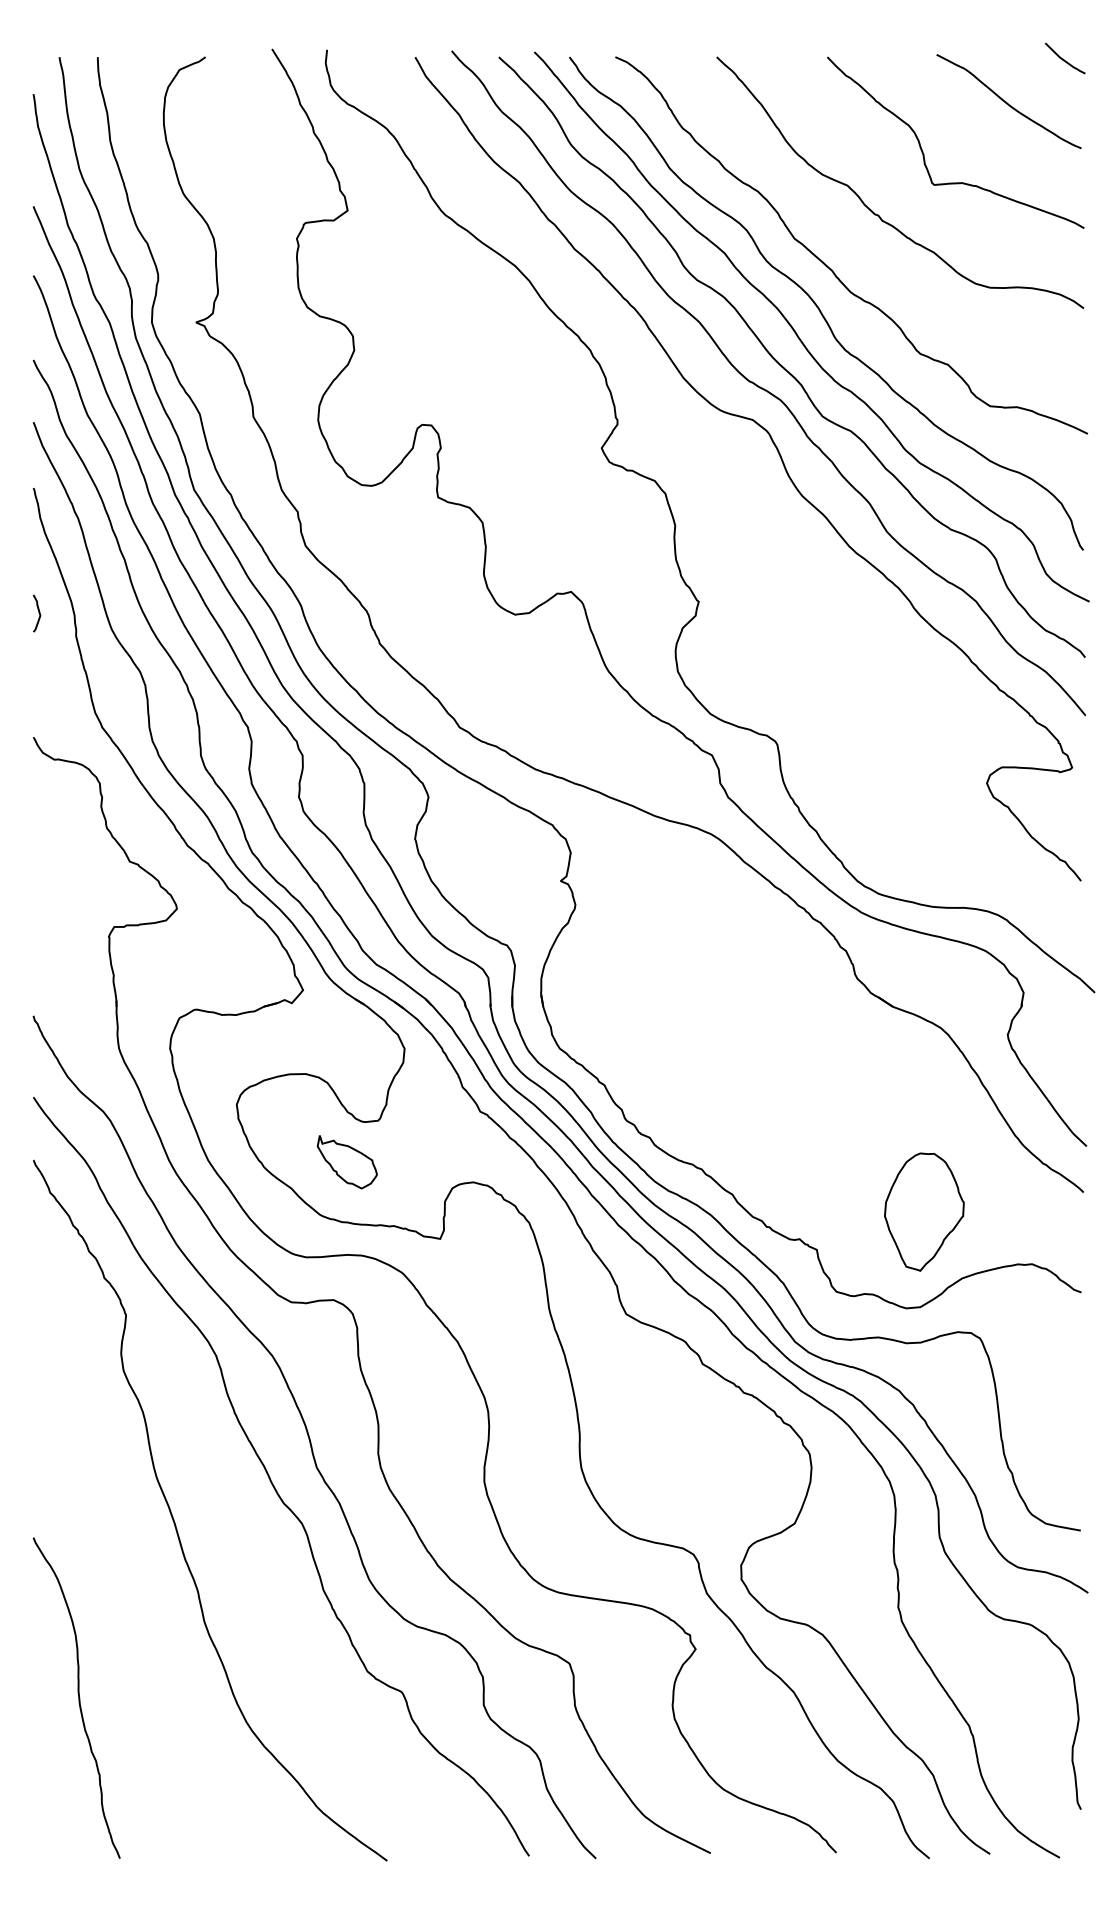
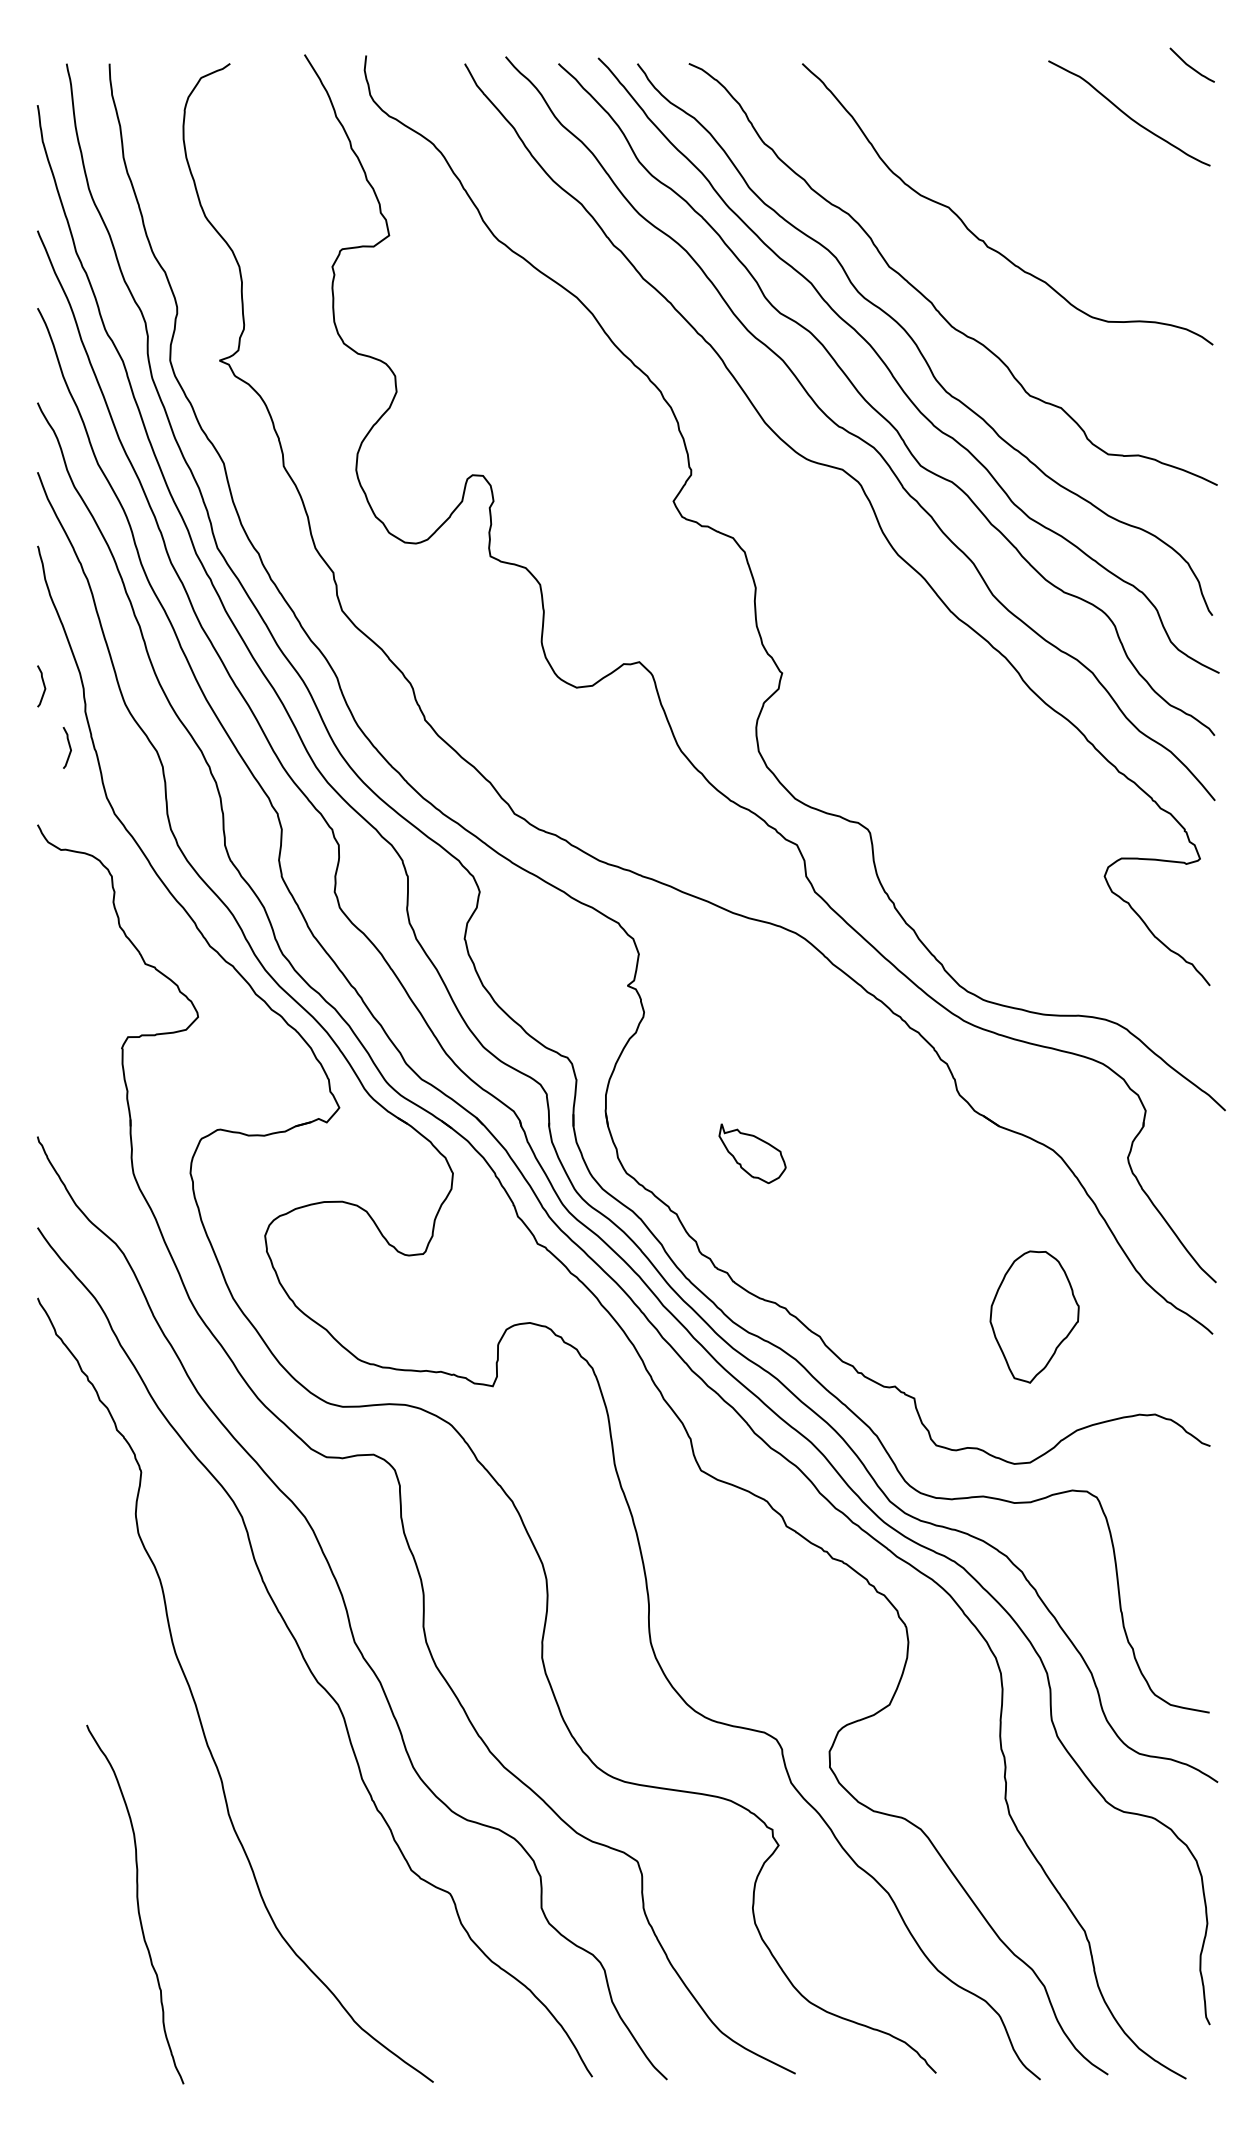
curve: (923, 151) -> (1033, 169), removed
curve: (61, 668) -> (68, 747), added
part: (346, 1162) -> (751, 1154), moved
part: (924, 1211) -> (1034, 1316), moved
curve: (78, 1697) -> (137, 1903), moved

